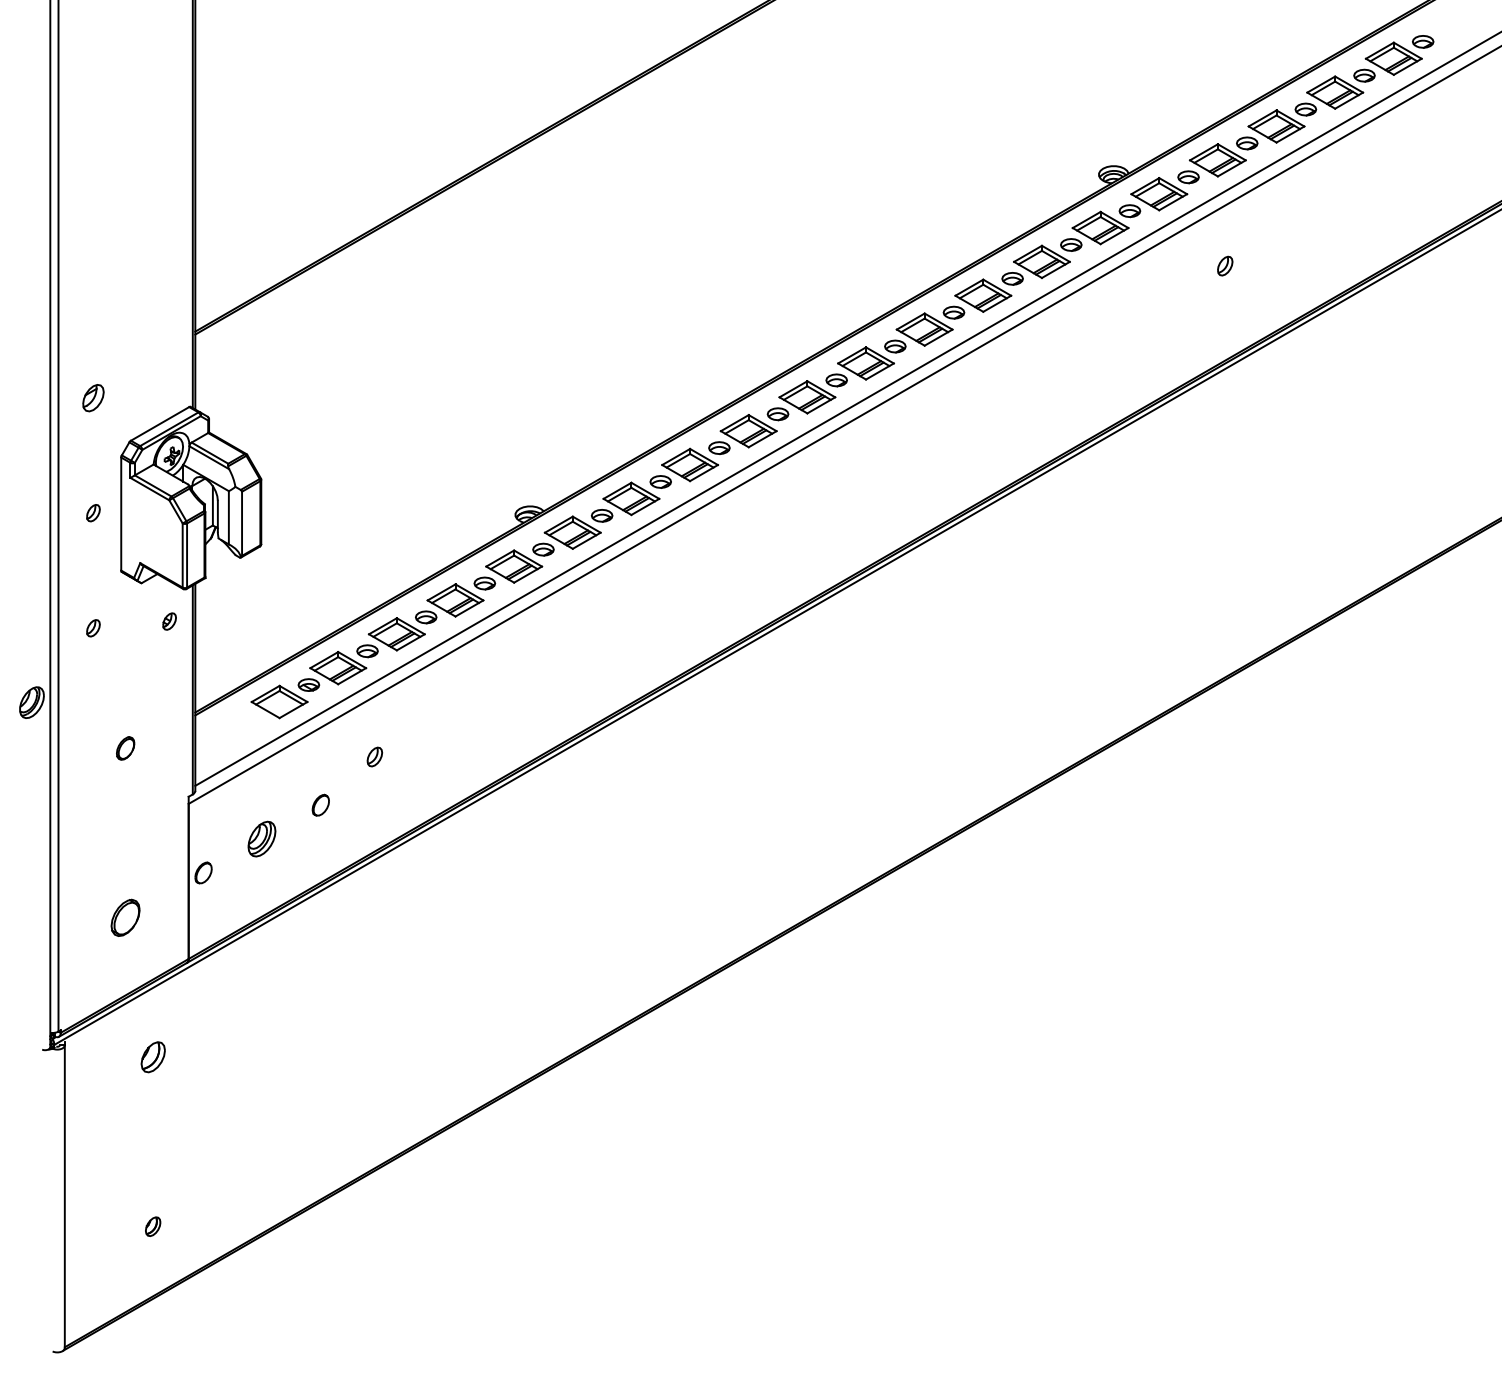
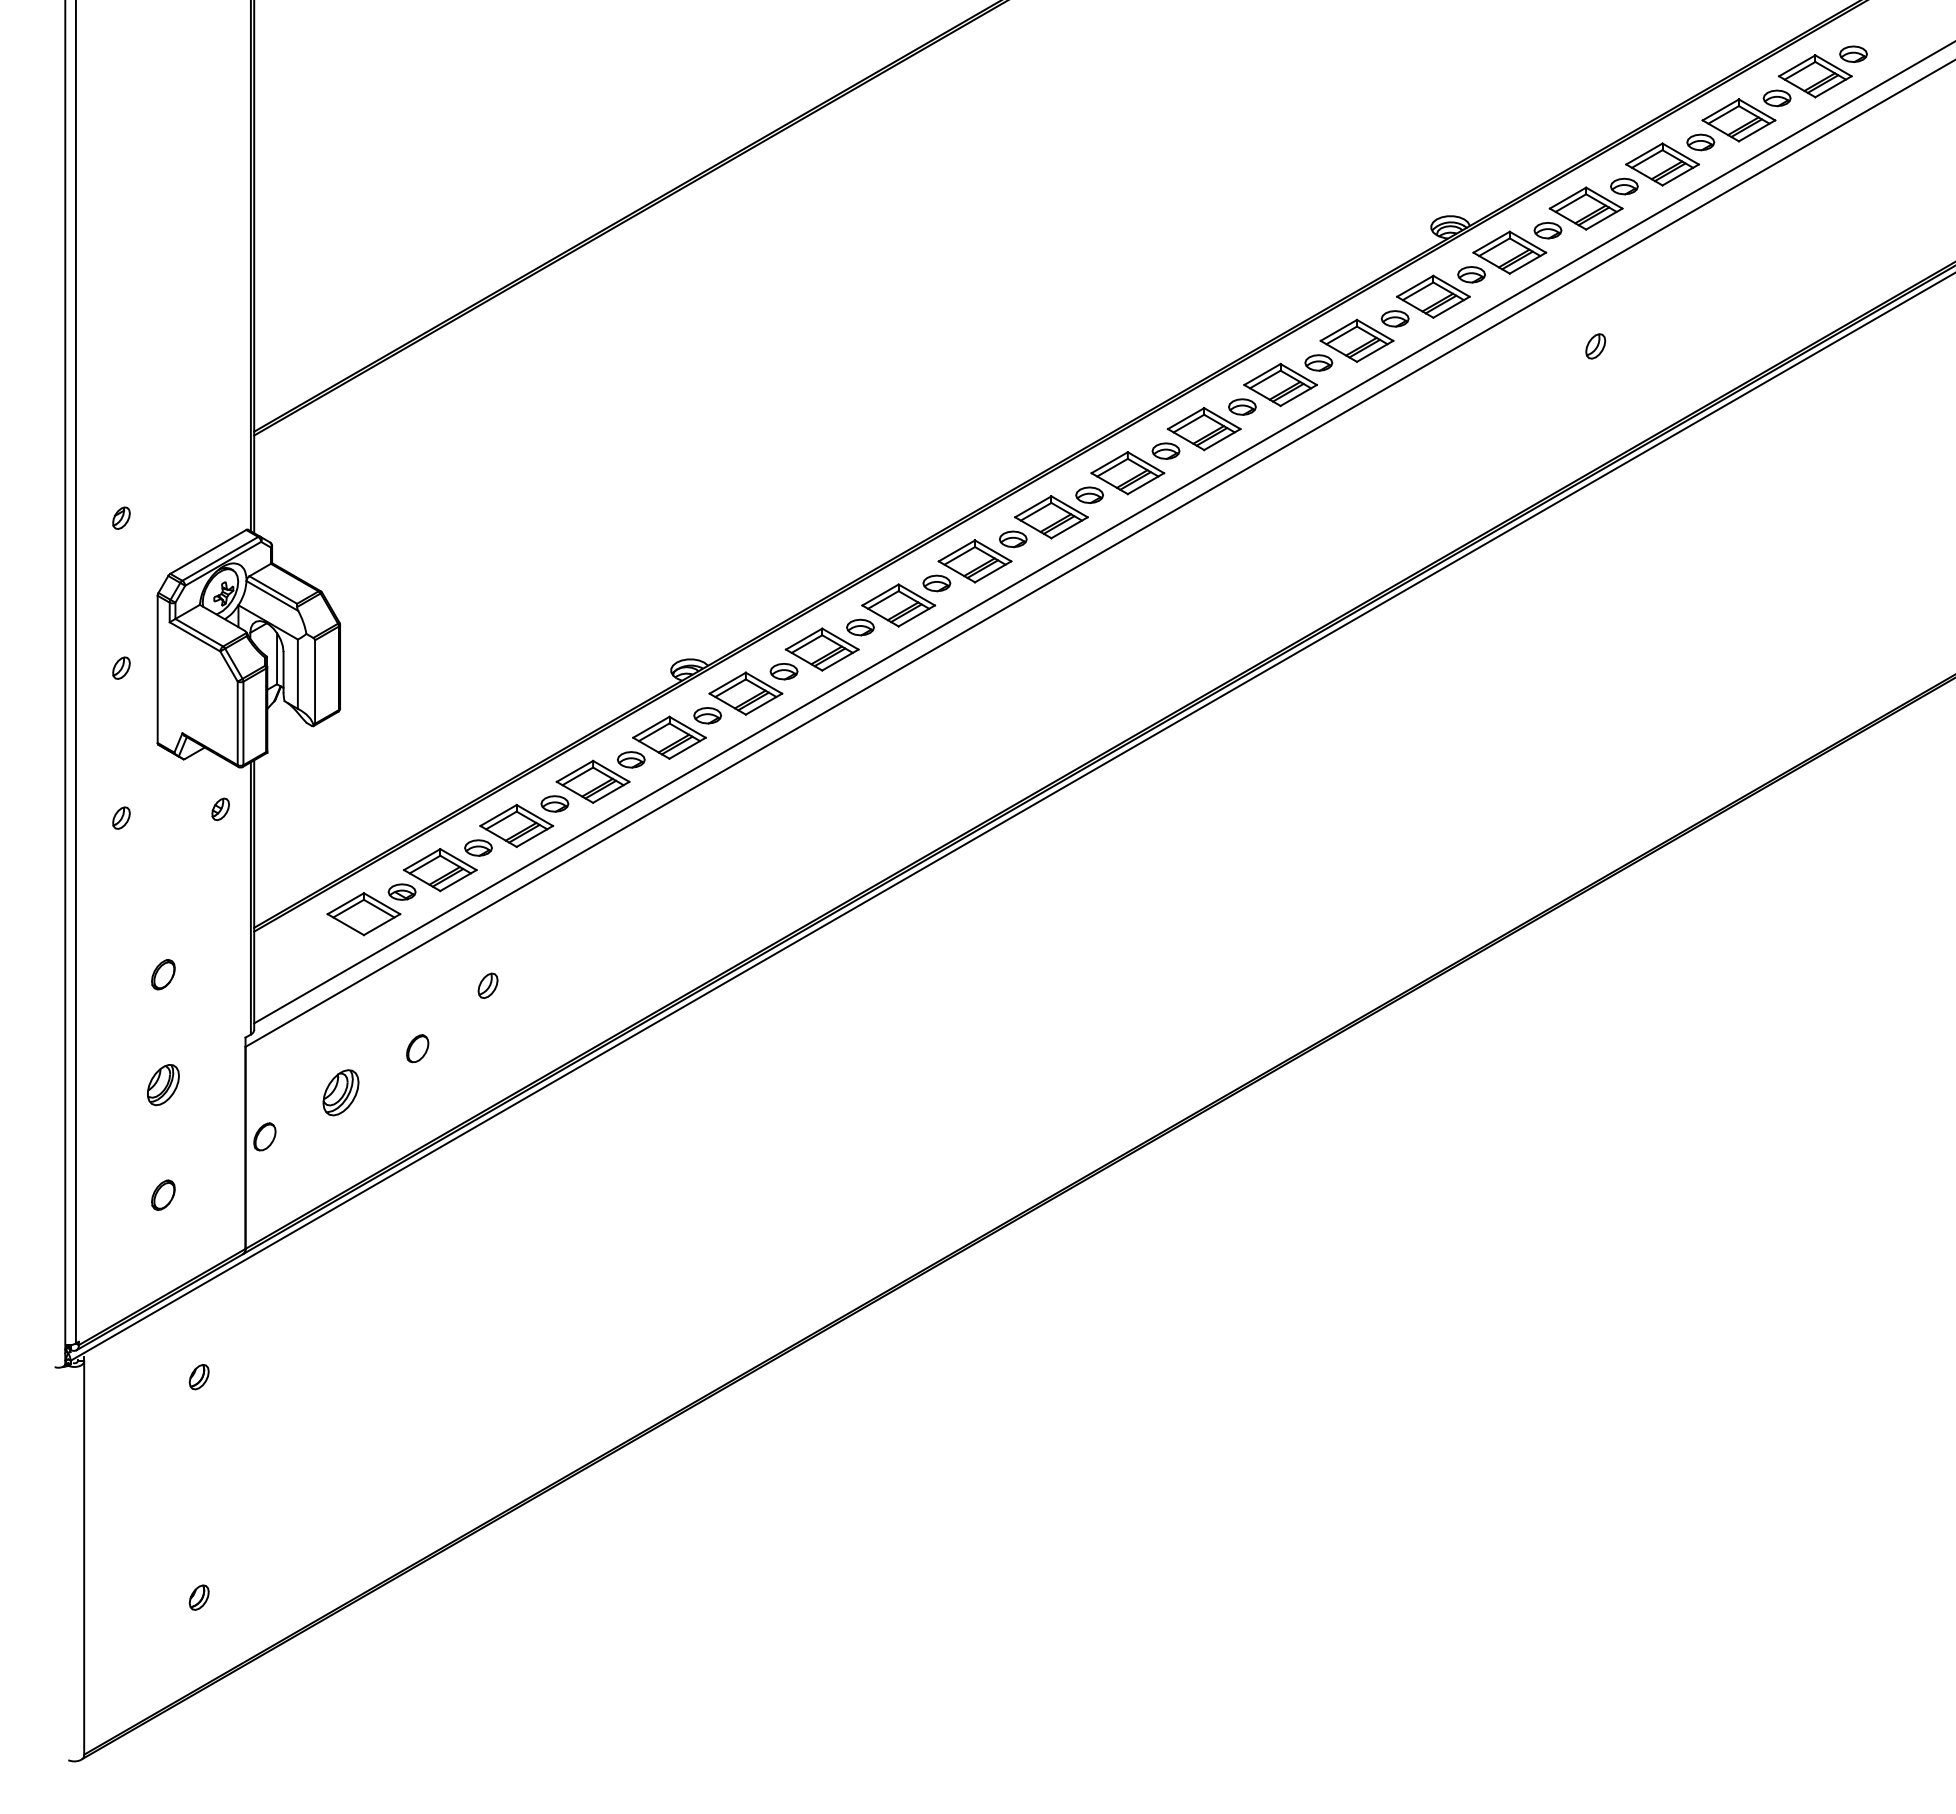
part: (93, 397) -> (121, 517), size x0.62
part: (32, 703) -> (163, 1085), moved
part: (125, 917) -> (163, 1194), size x0.62
part: (152, 1057) -> (198, 1377), size x0.62

